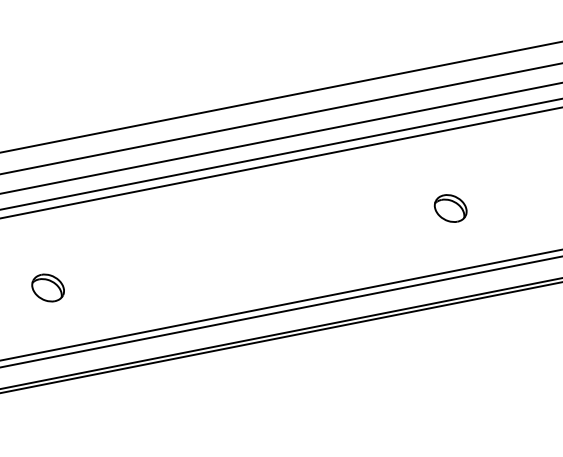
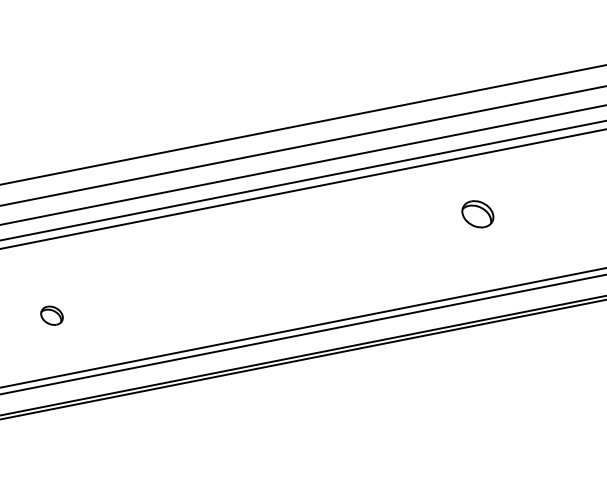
part: (450, 208) -> (477, 214), moved
part: (47, 287) -> (51, 315), size x0.7

